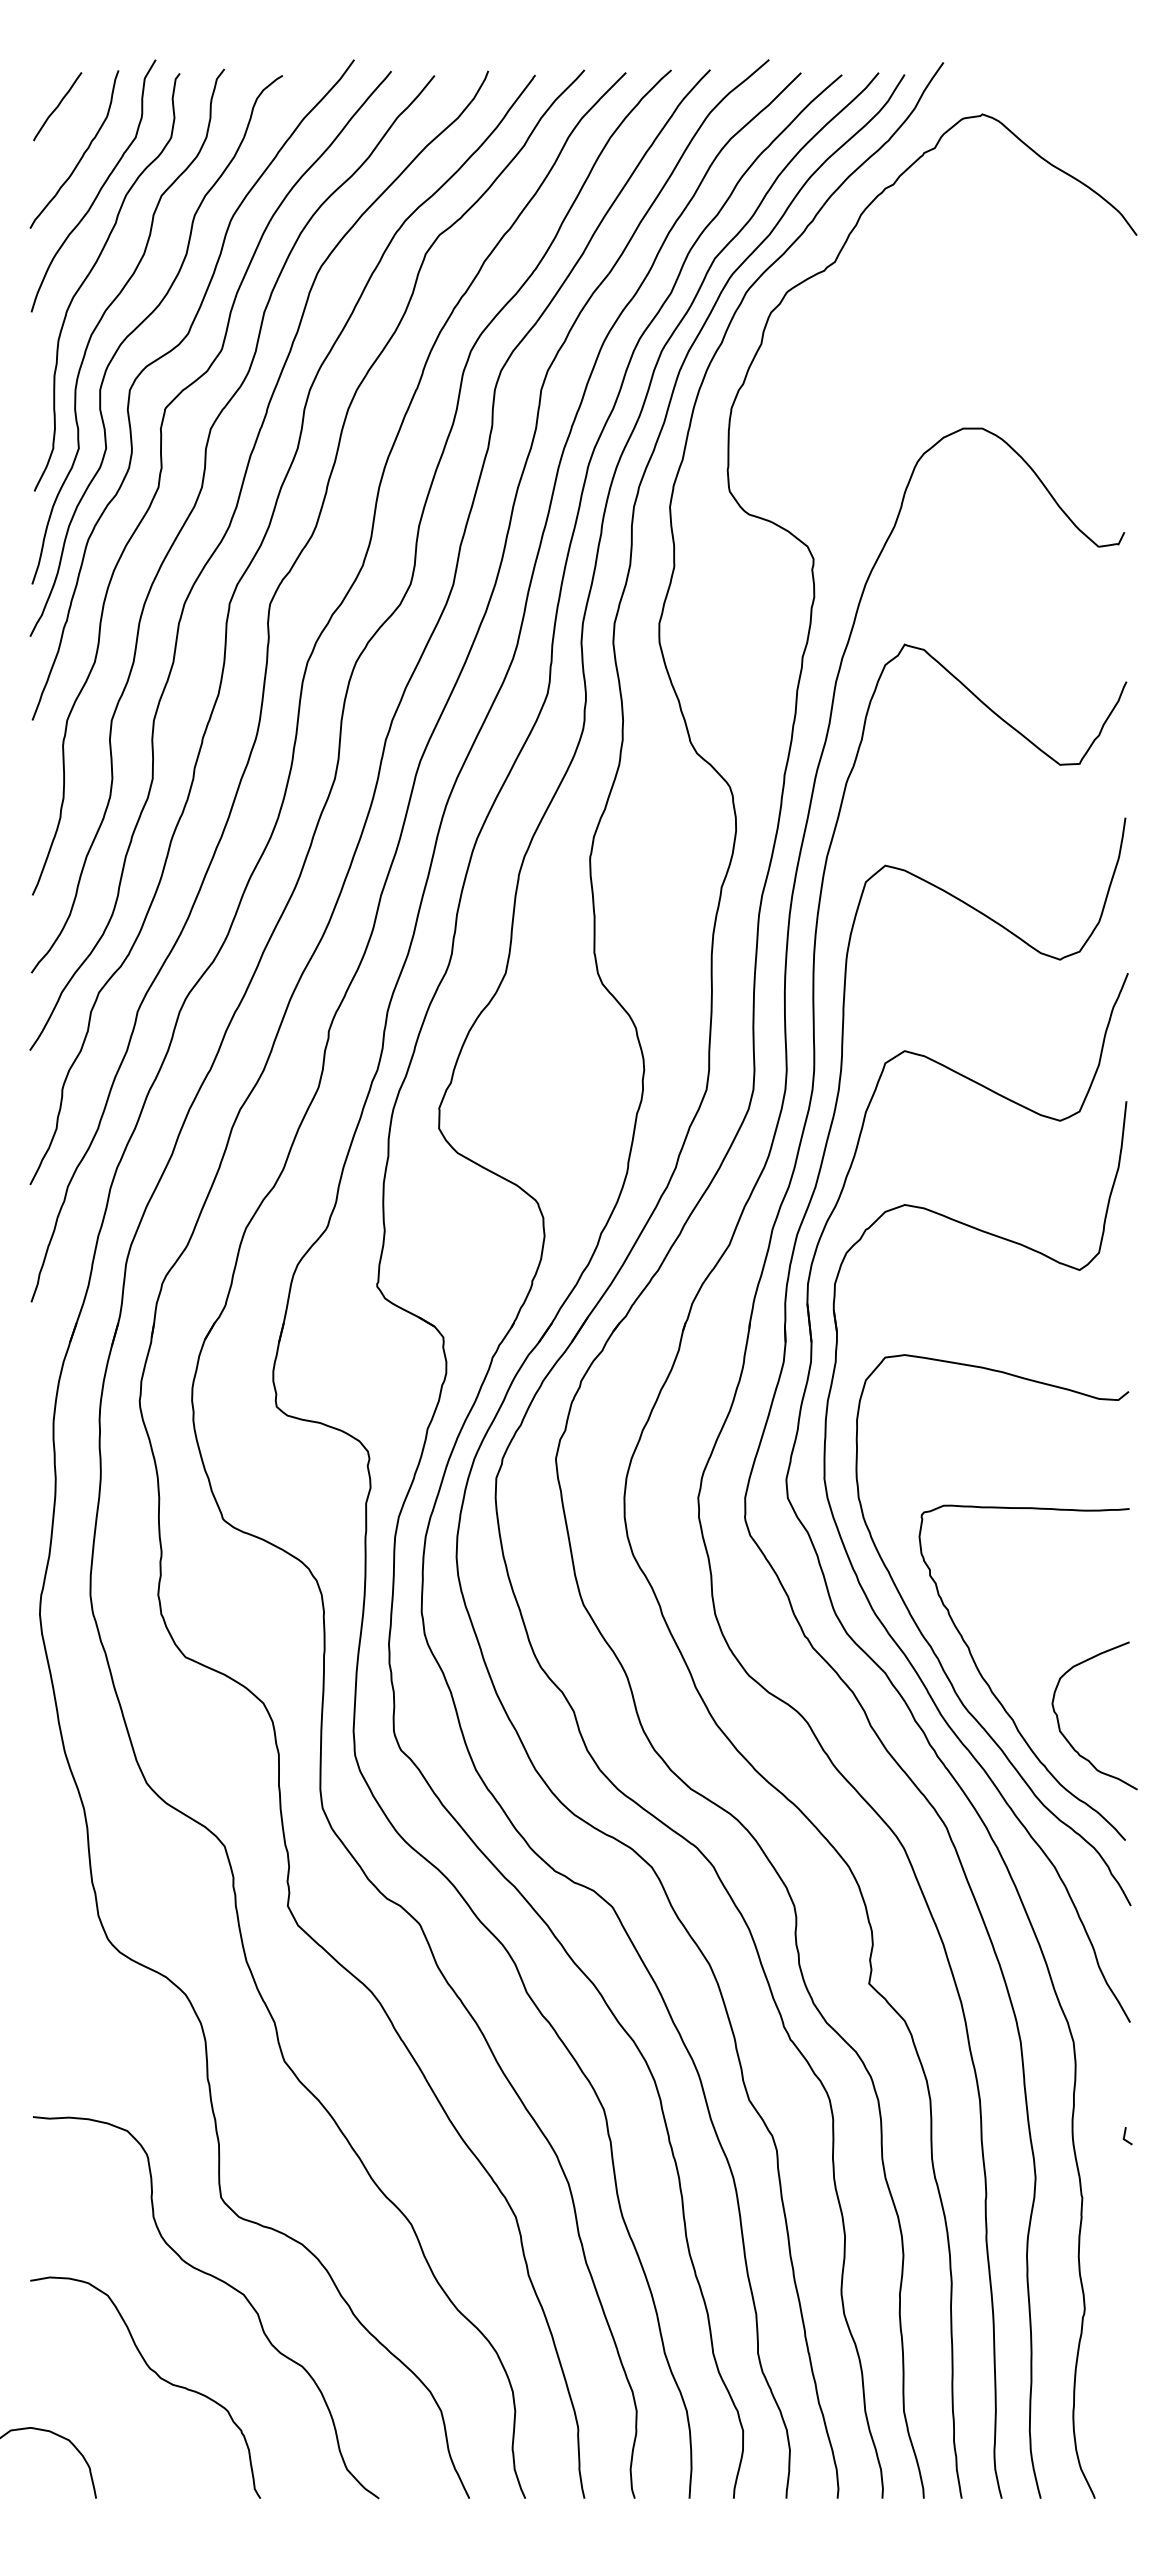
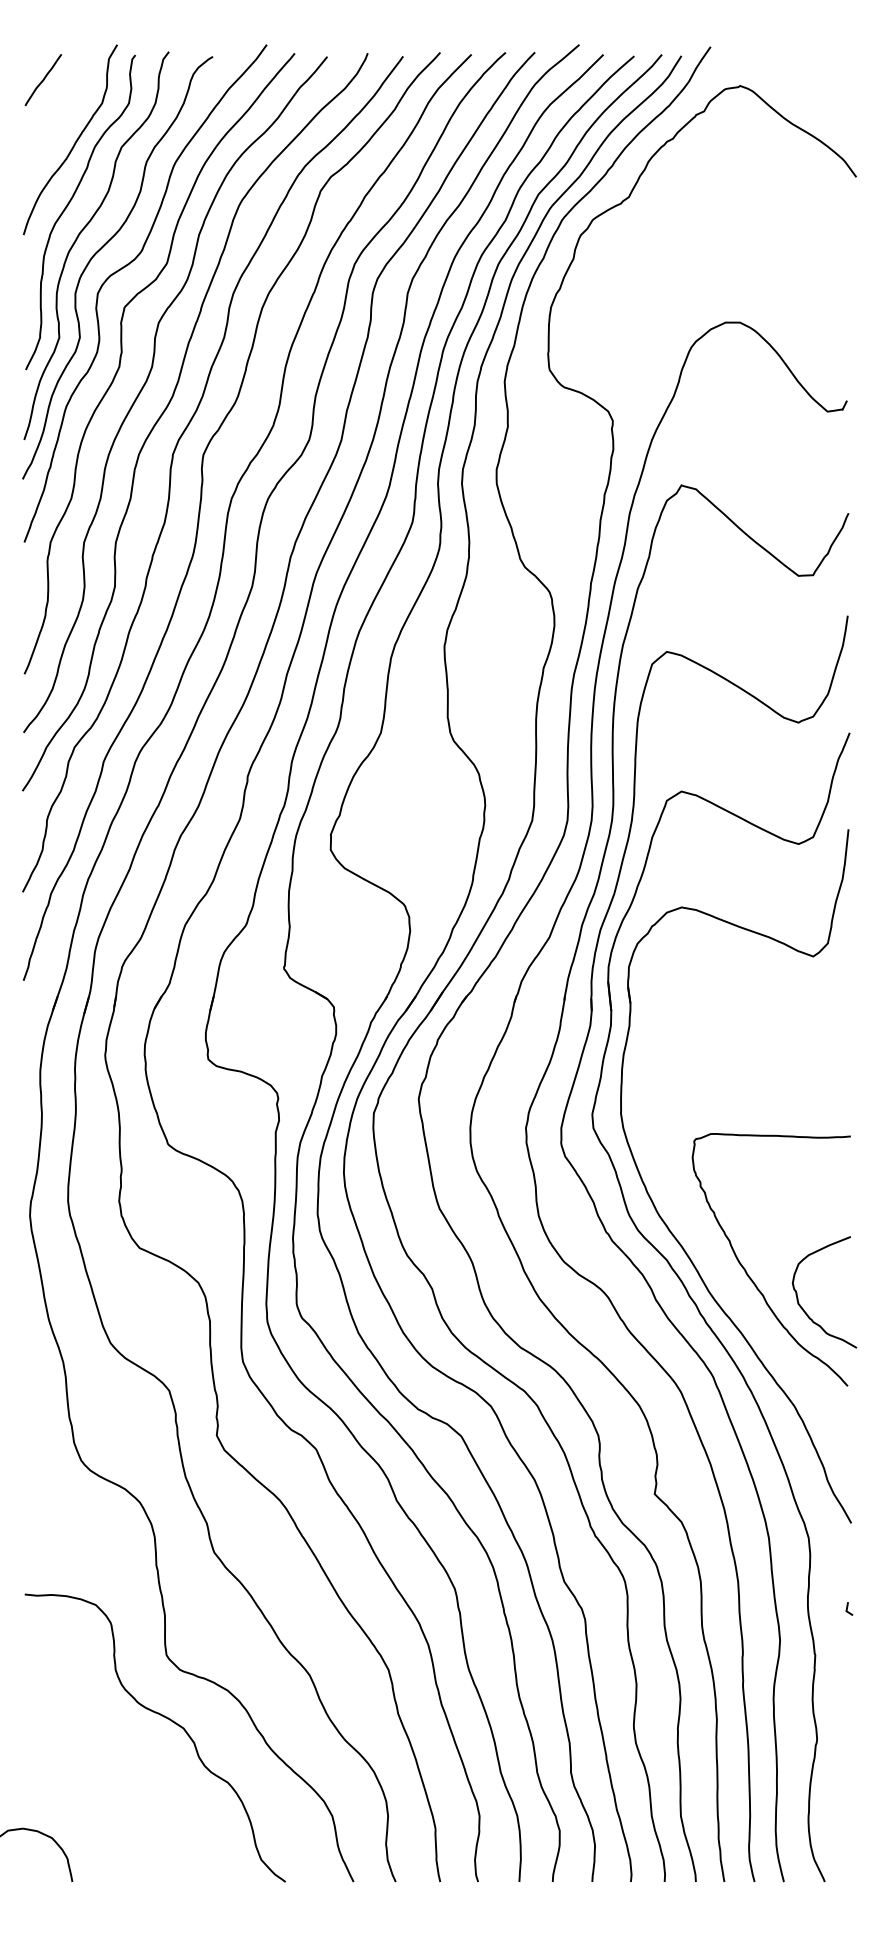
curve: (82, 154) -> (62, 116), removed
curve: (938, 1657) -> (706, 1248), removed
curve: (157, 2376) -> (118, 1789), removed

